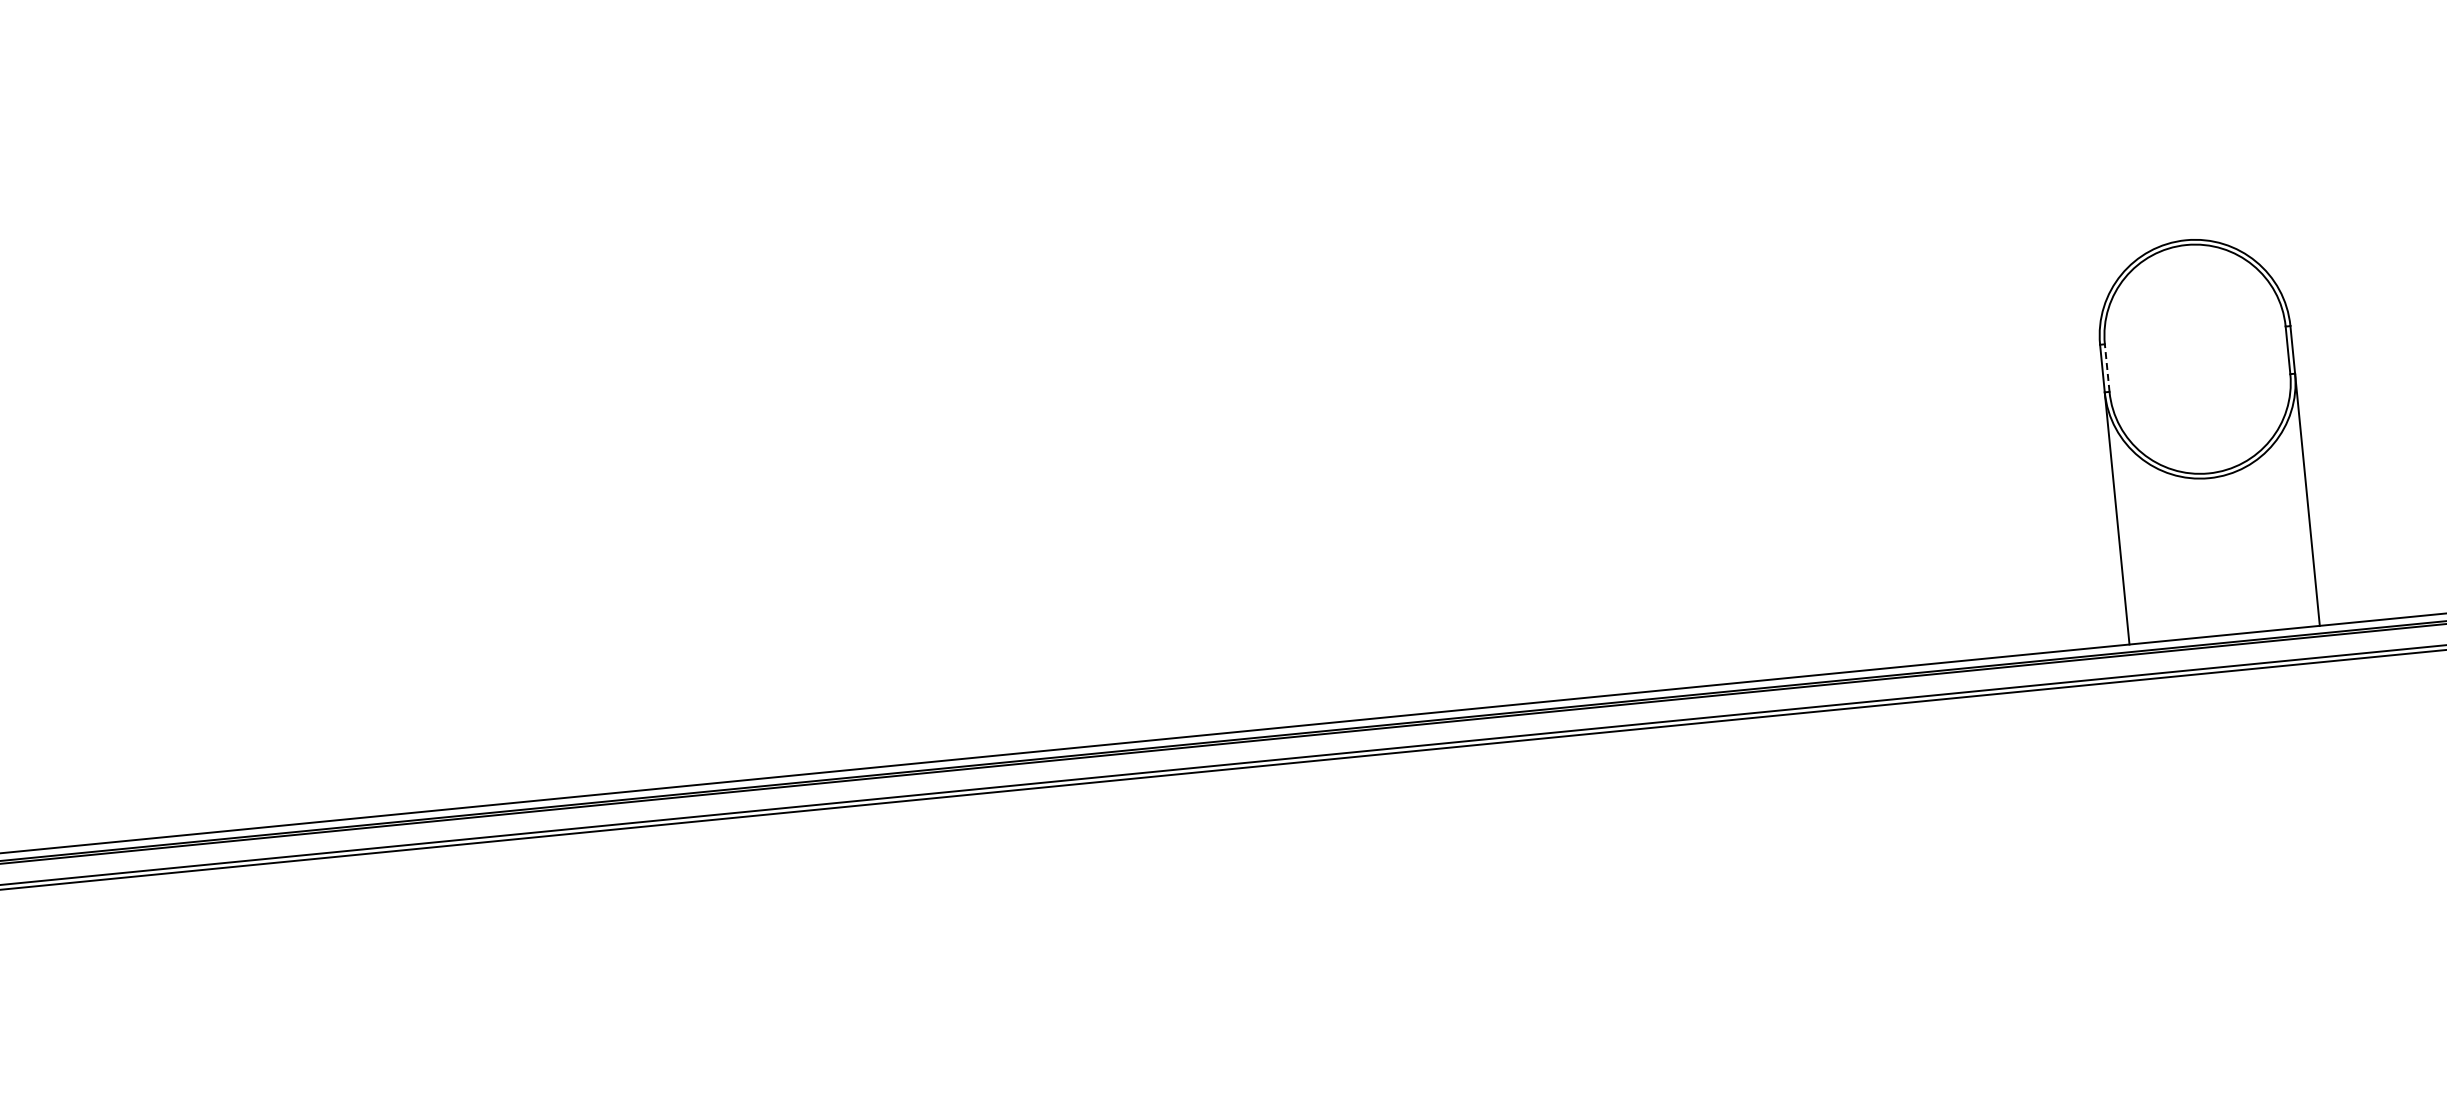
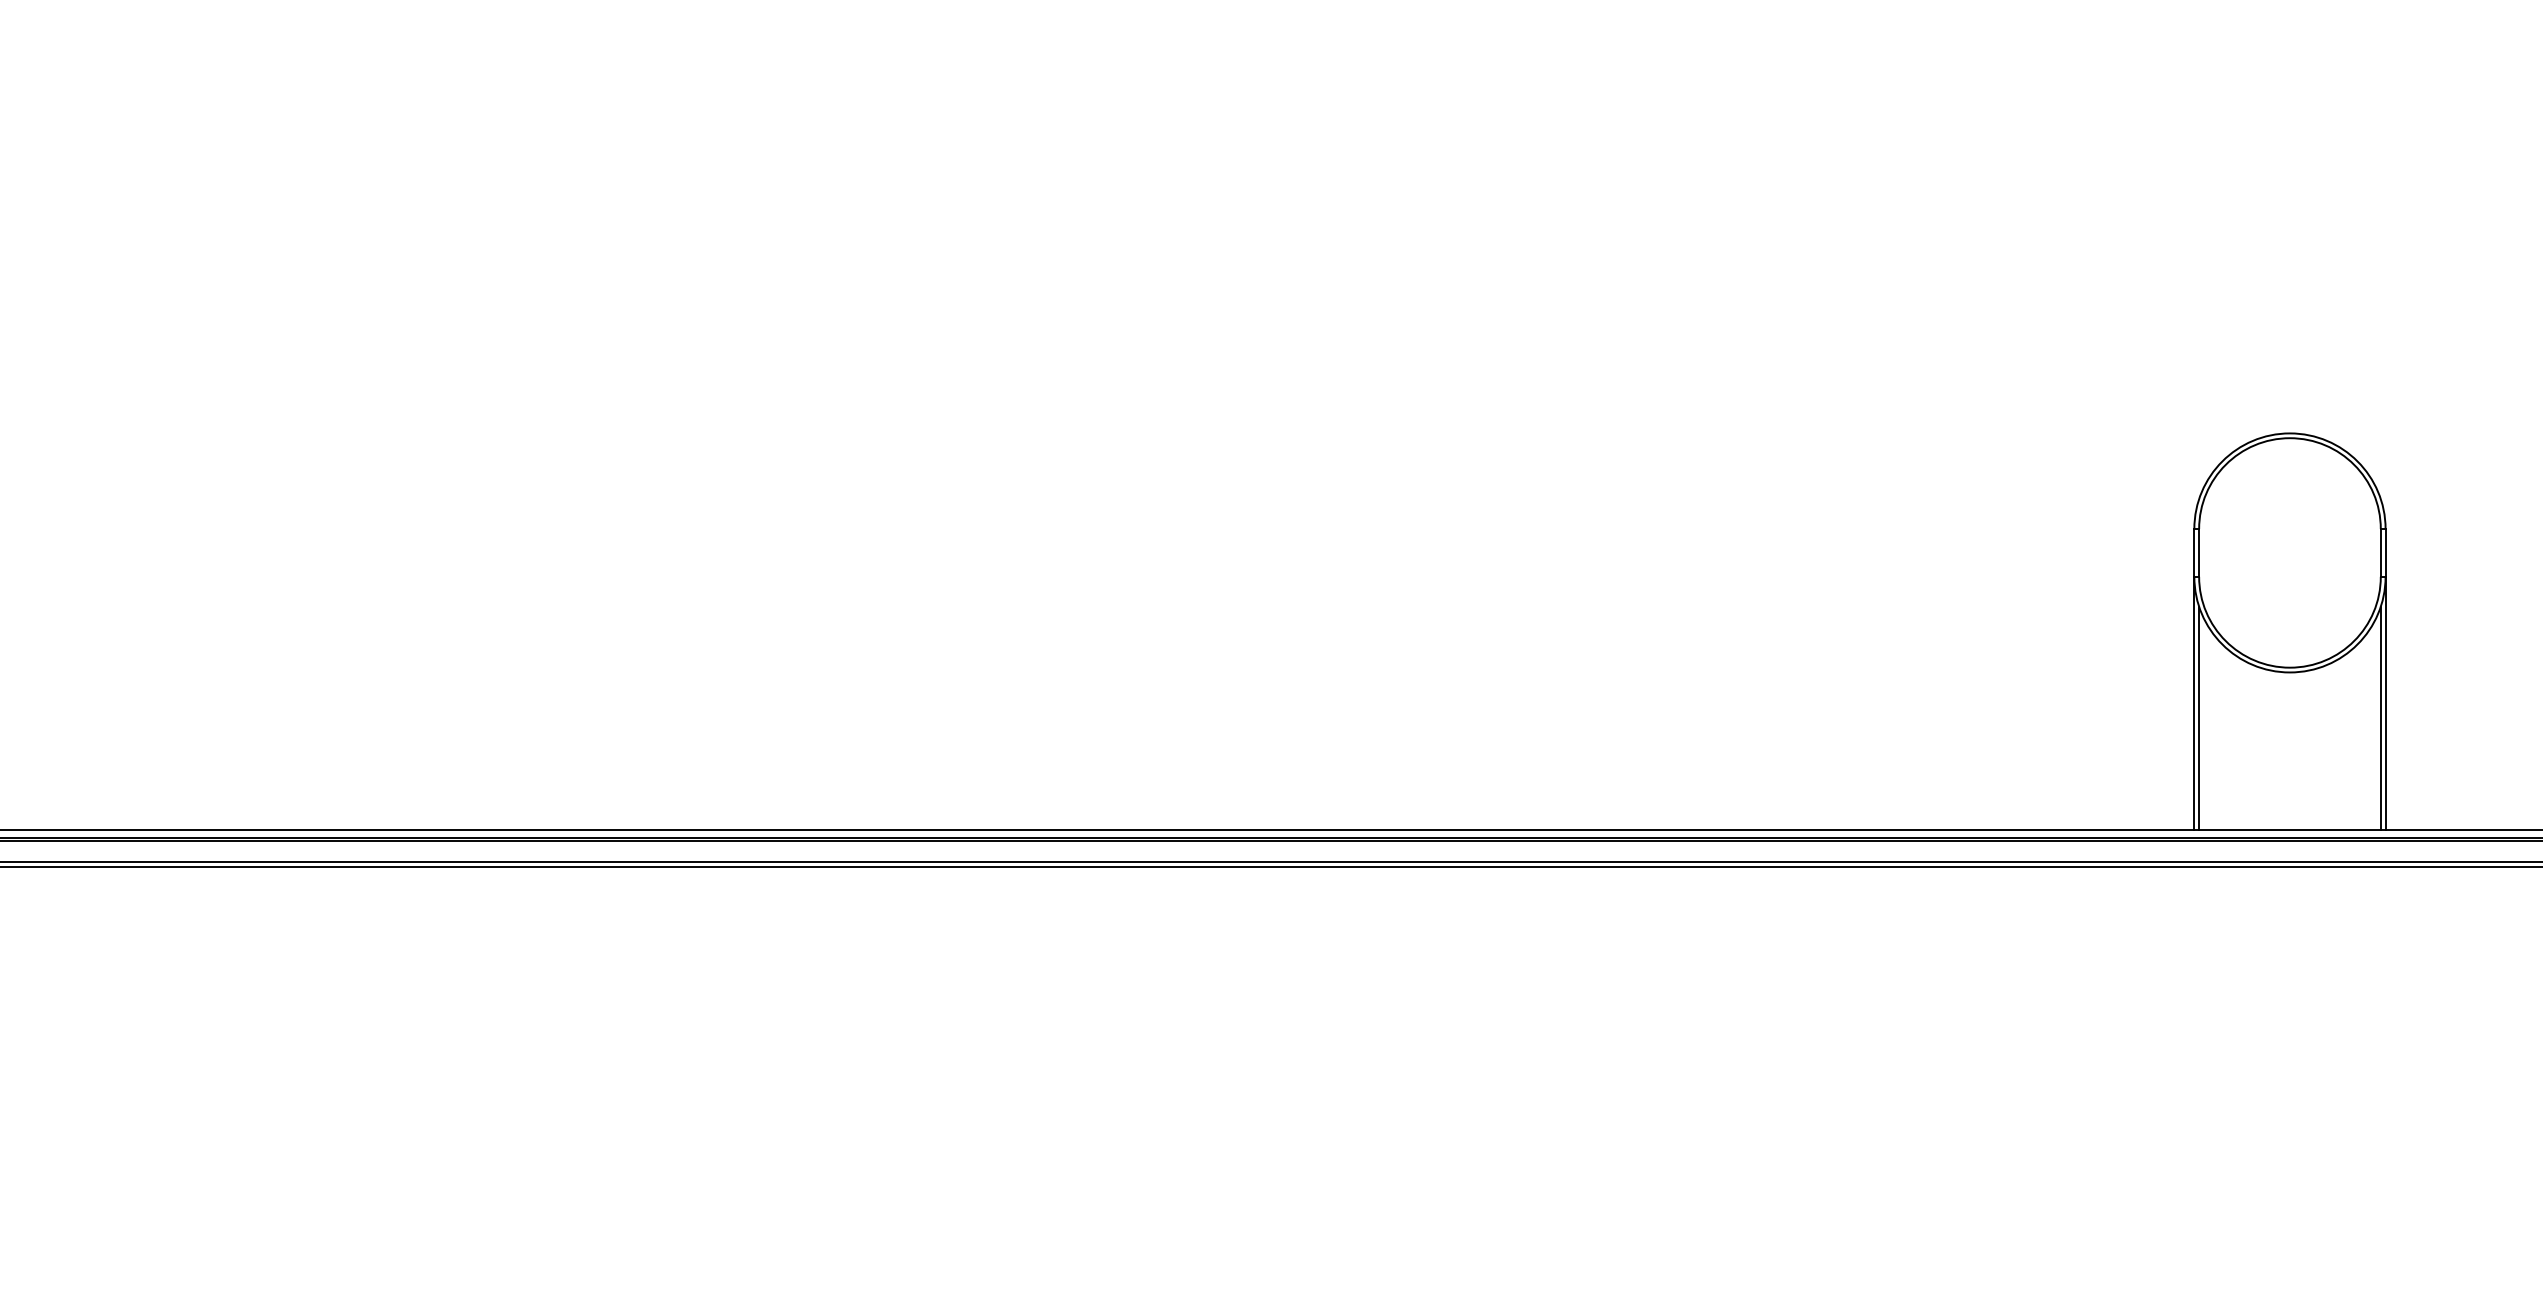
line: (2107, 367) -> (2199, 552), dashed -> solid
line: (2303, 515) -> (2380, 718), added
line: (2123, 532) -> (2199, 718), added

